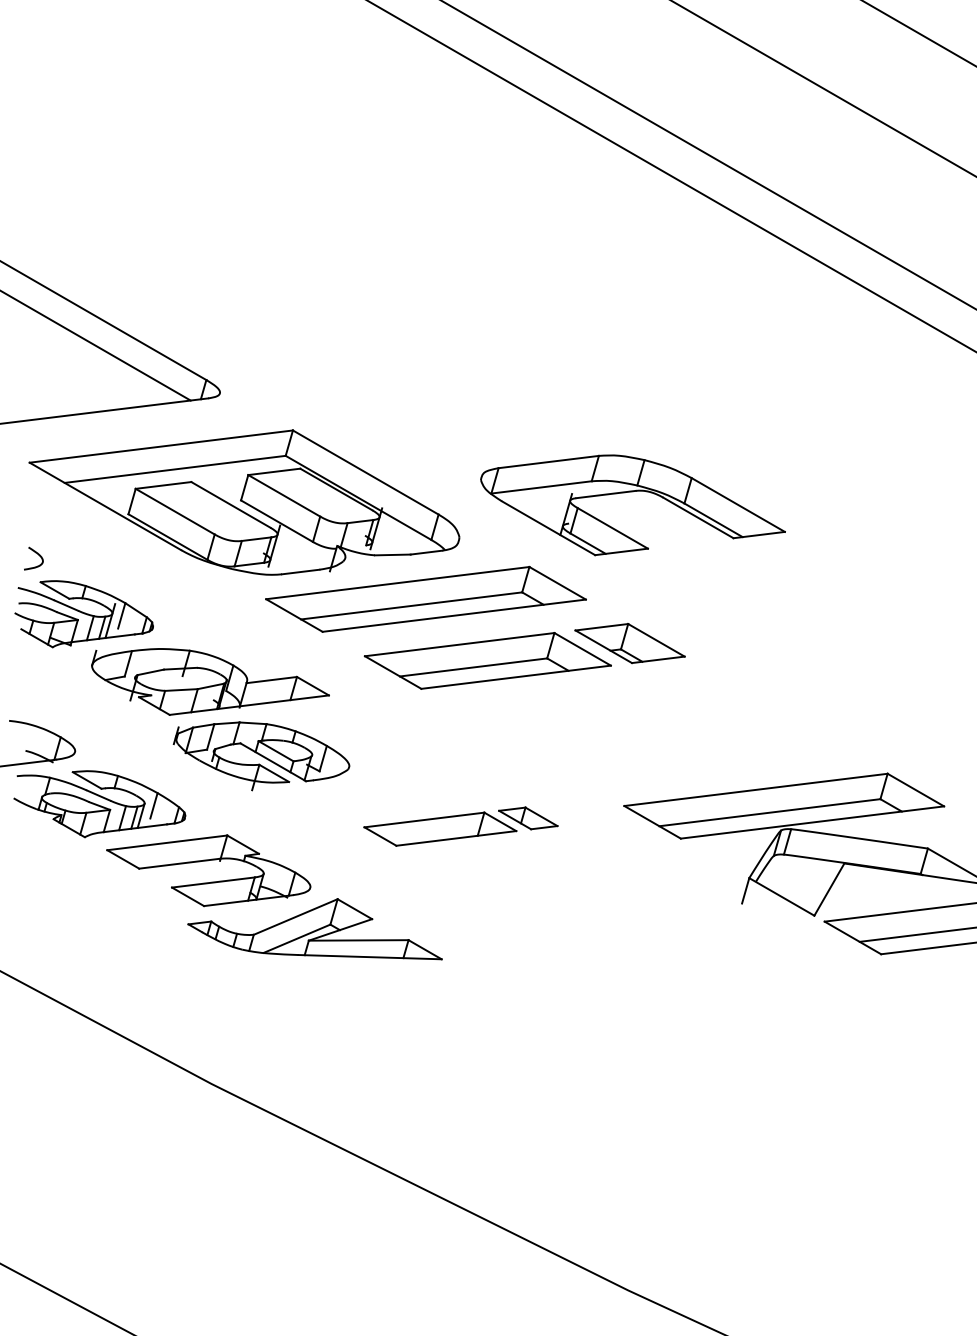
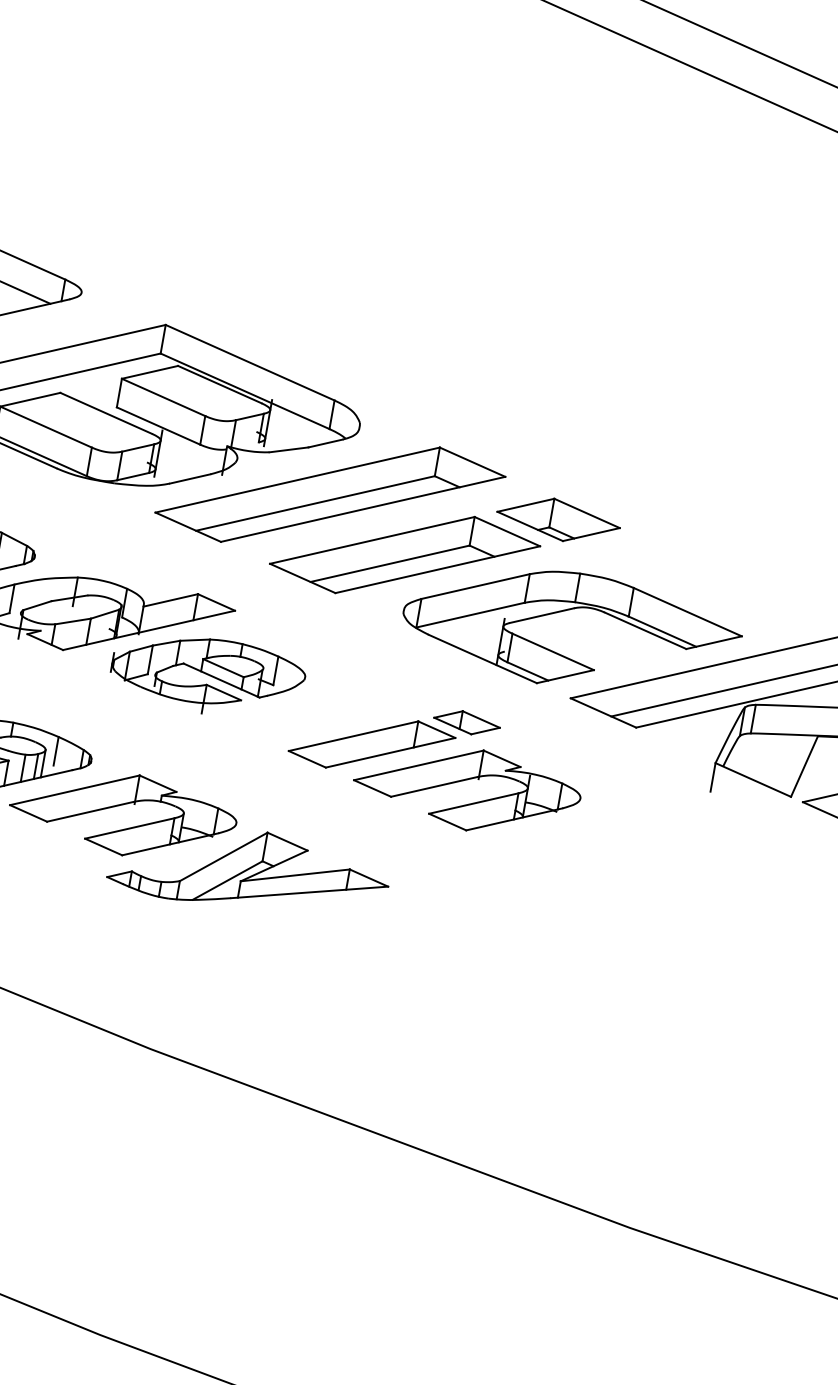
part: (632, 492) -> (570, 610), moved
part: (261, 756) -> (208, 675), moved
part: (518, 871) -> (462, 781), added

